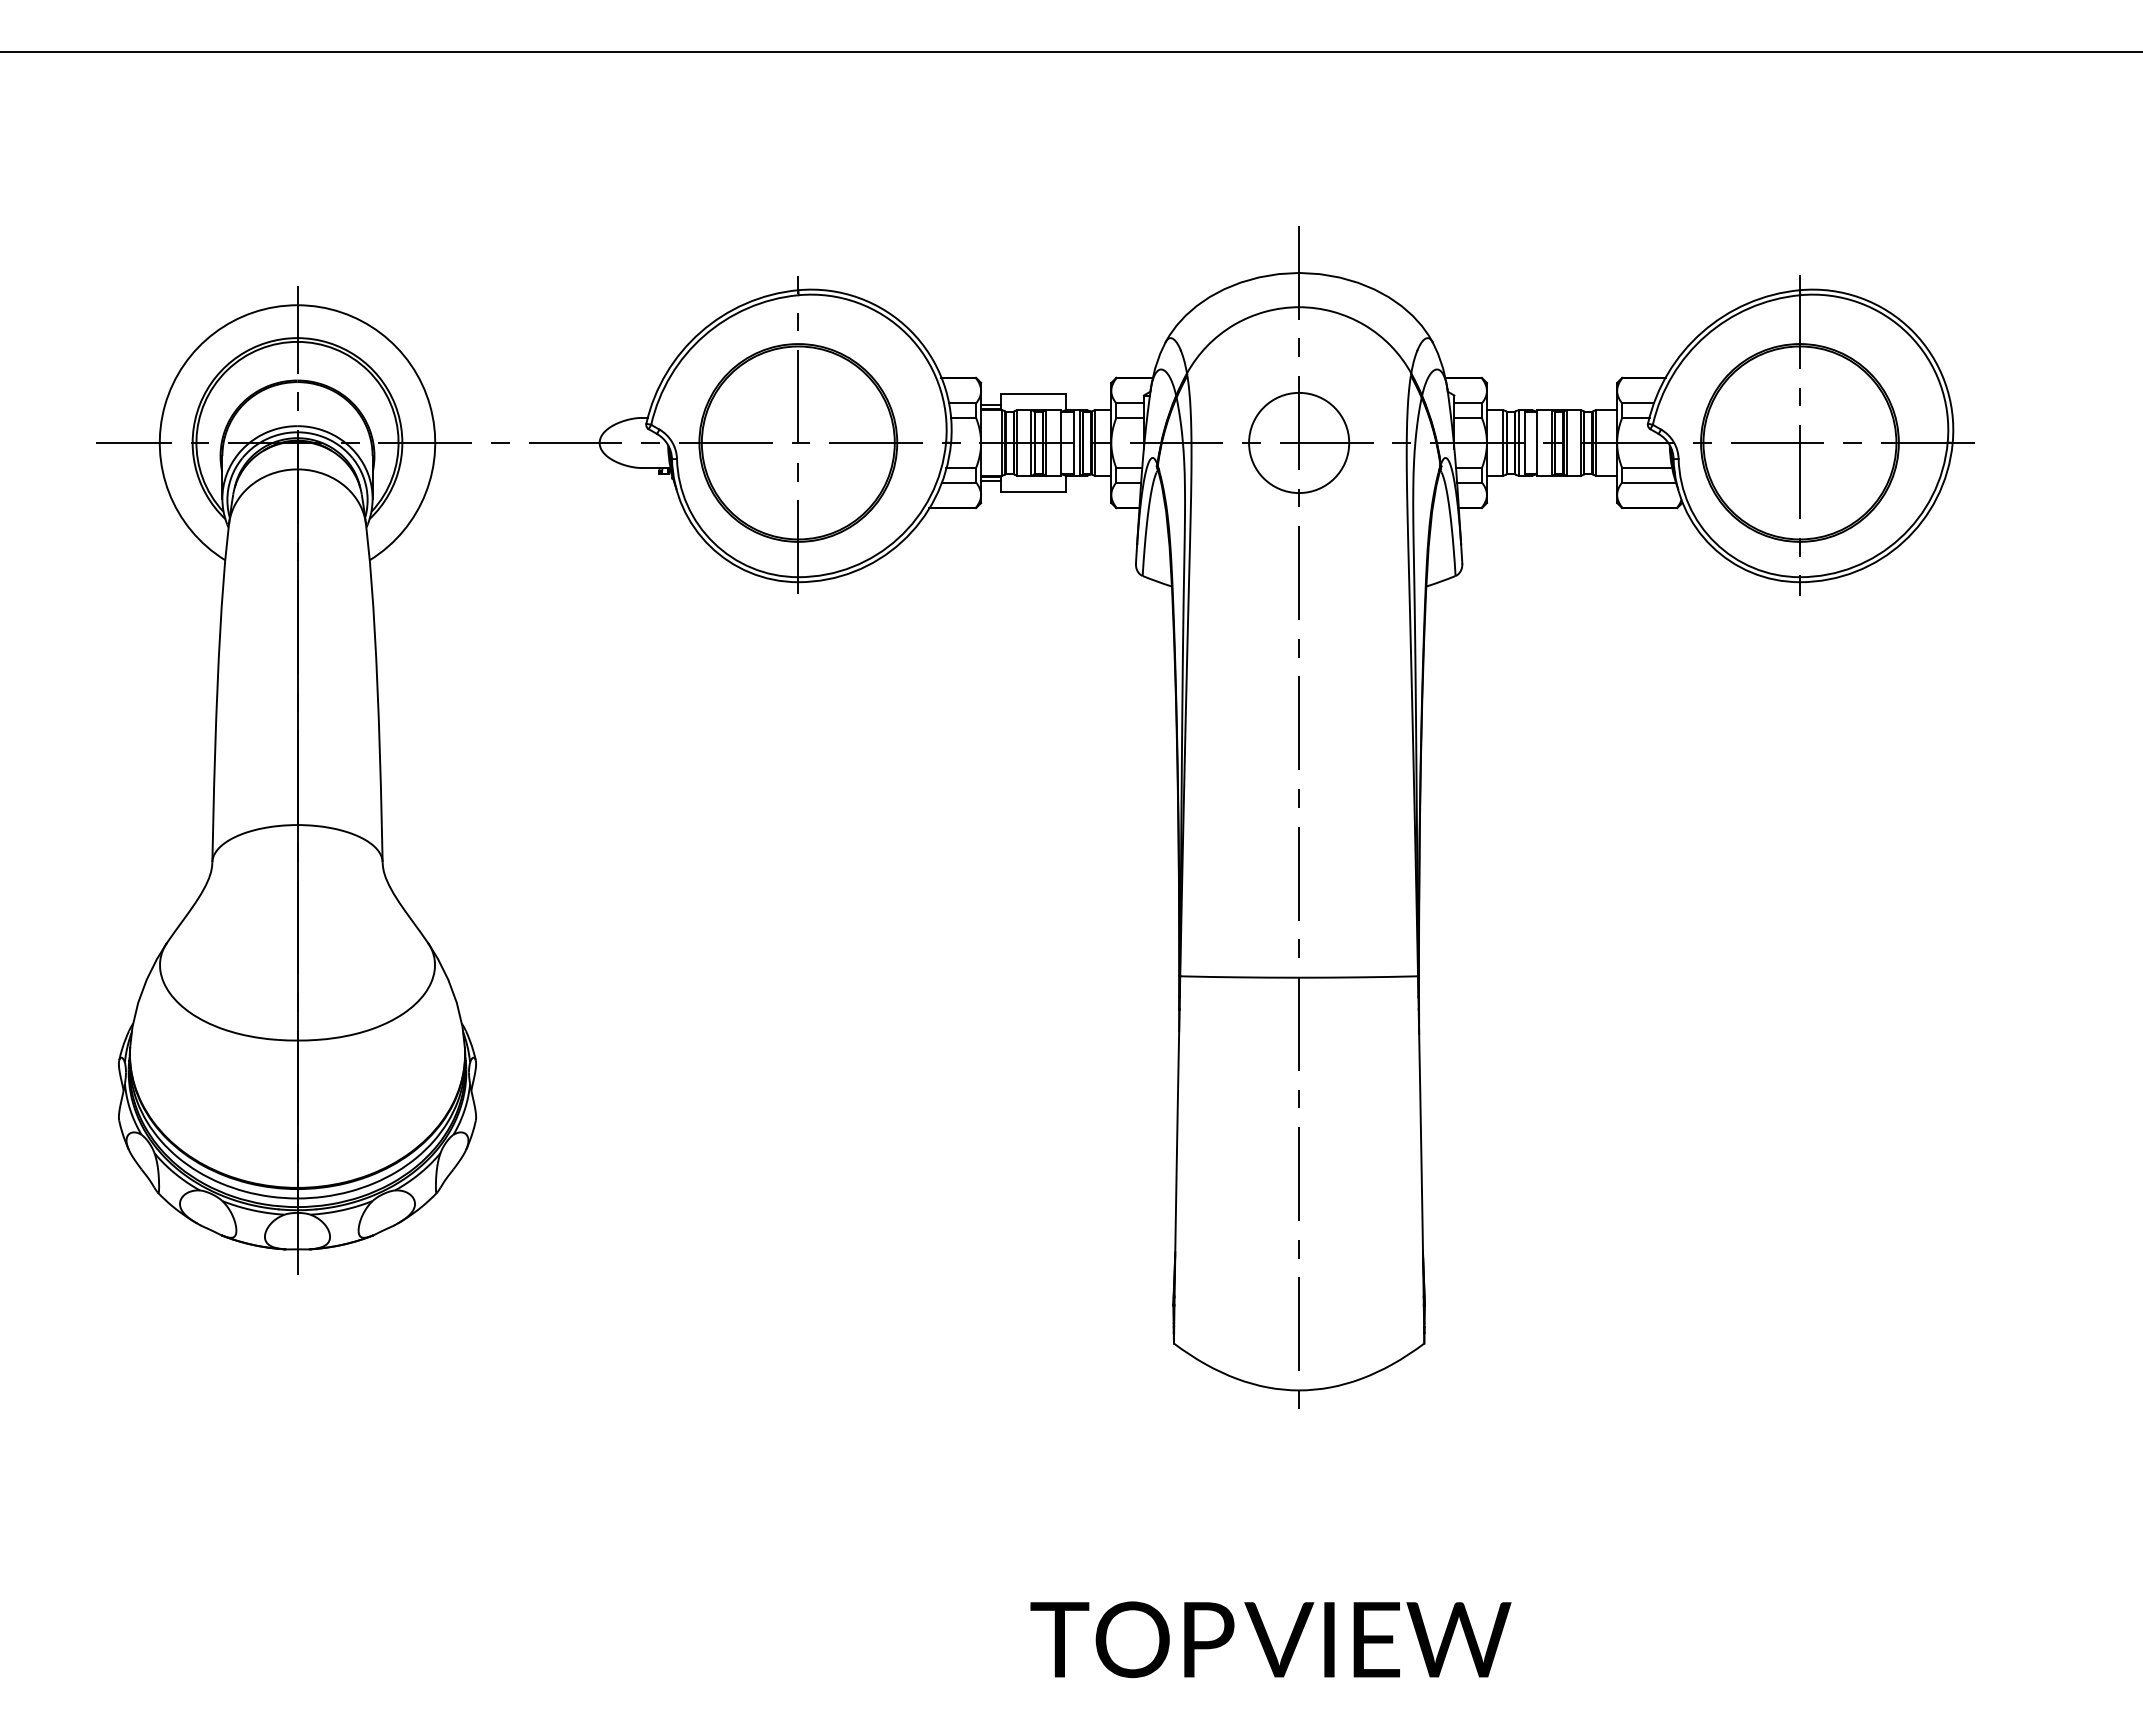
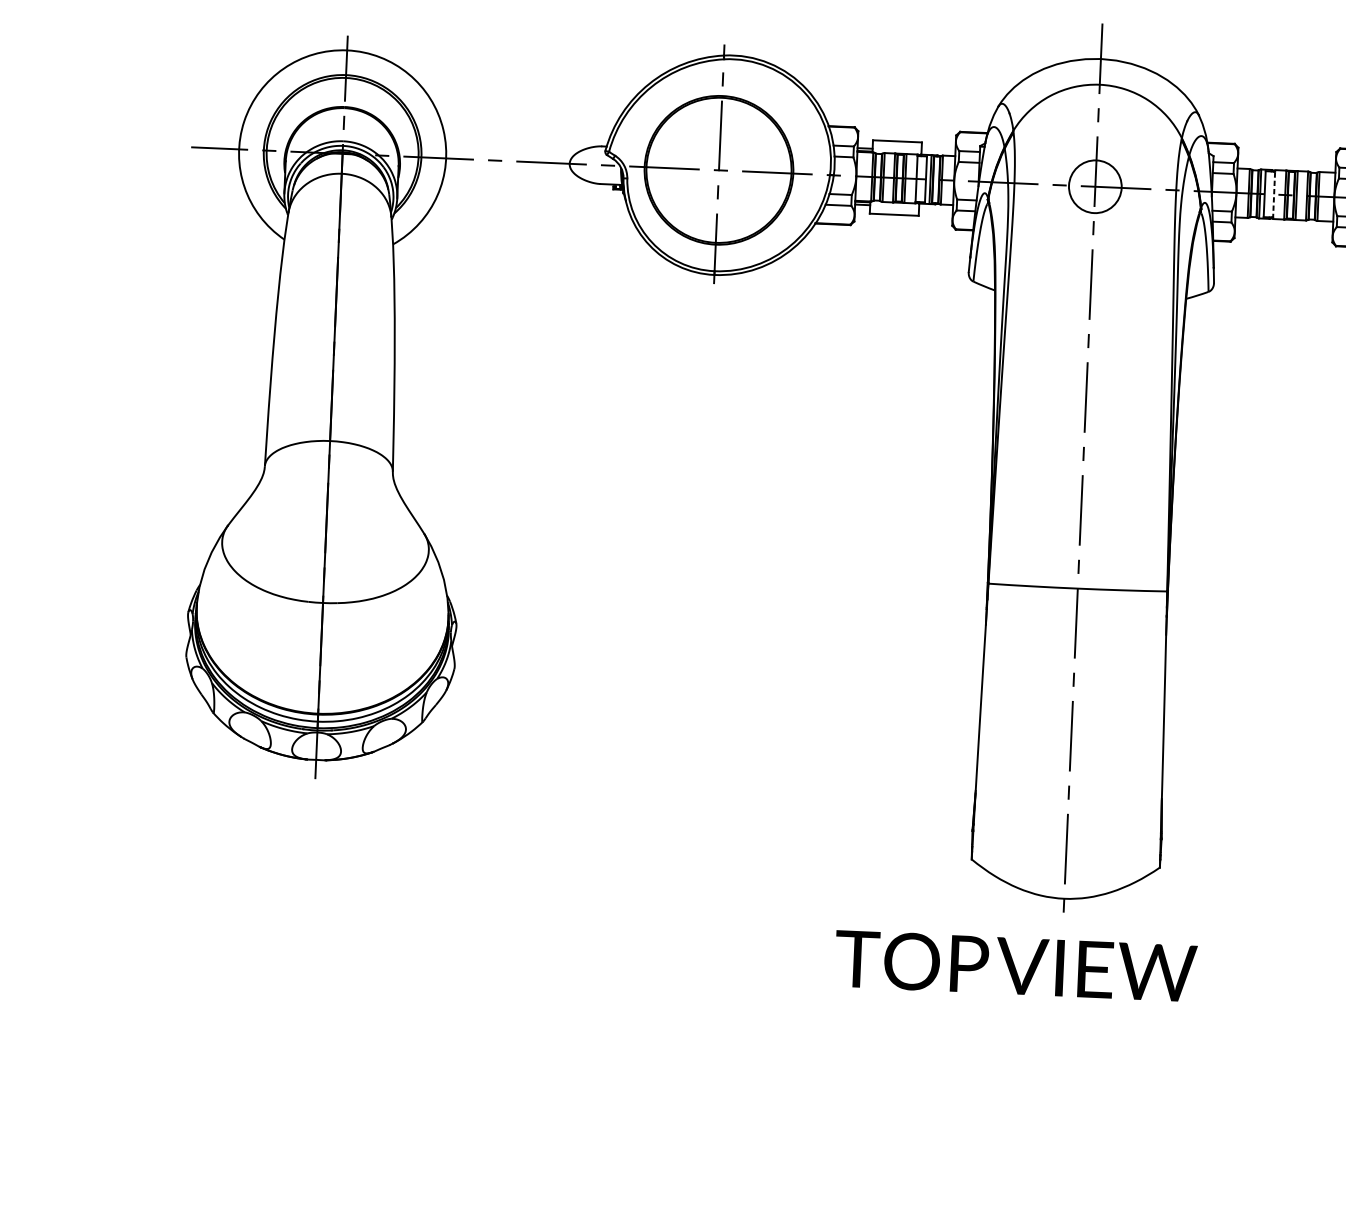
circle: (1299, 442) -> (1095, 186), size x0.7
line: (1537, 442) -> (1274, 194), solid -> dashed
text: (1270, 1639) -> (1015, 965), moved

